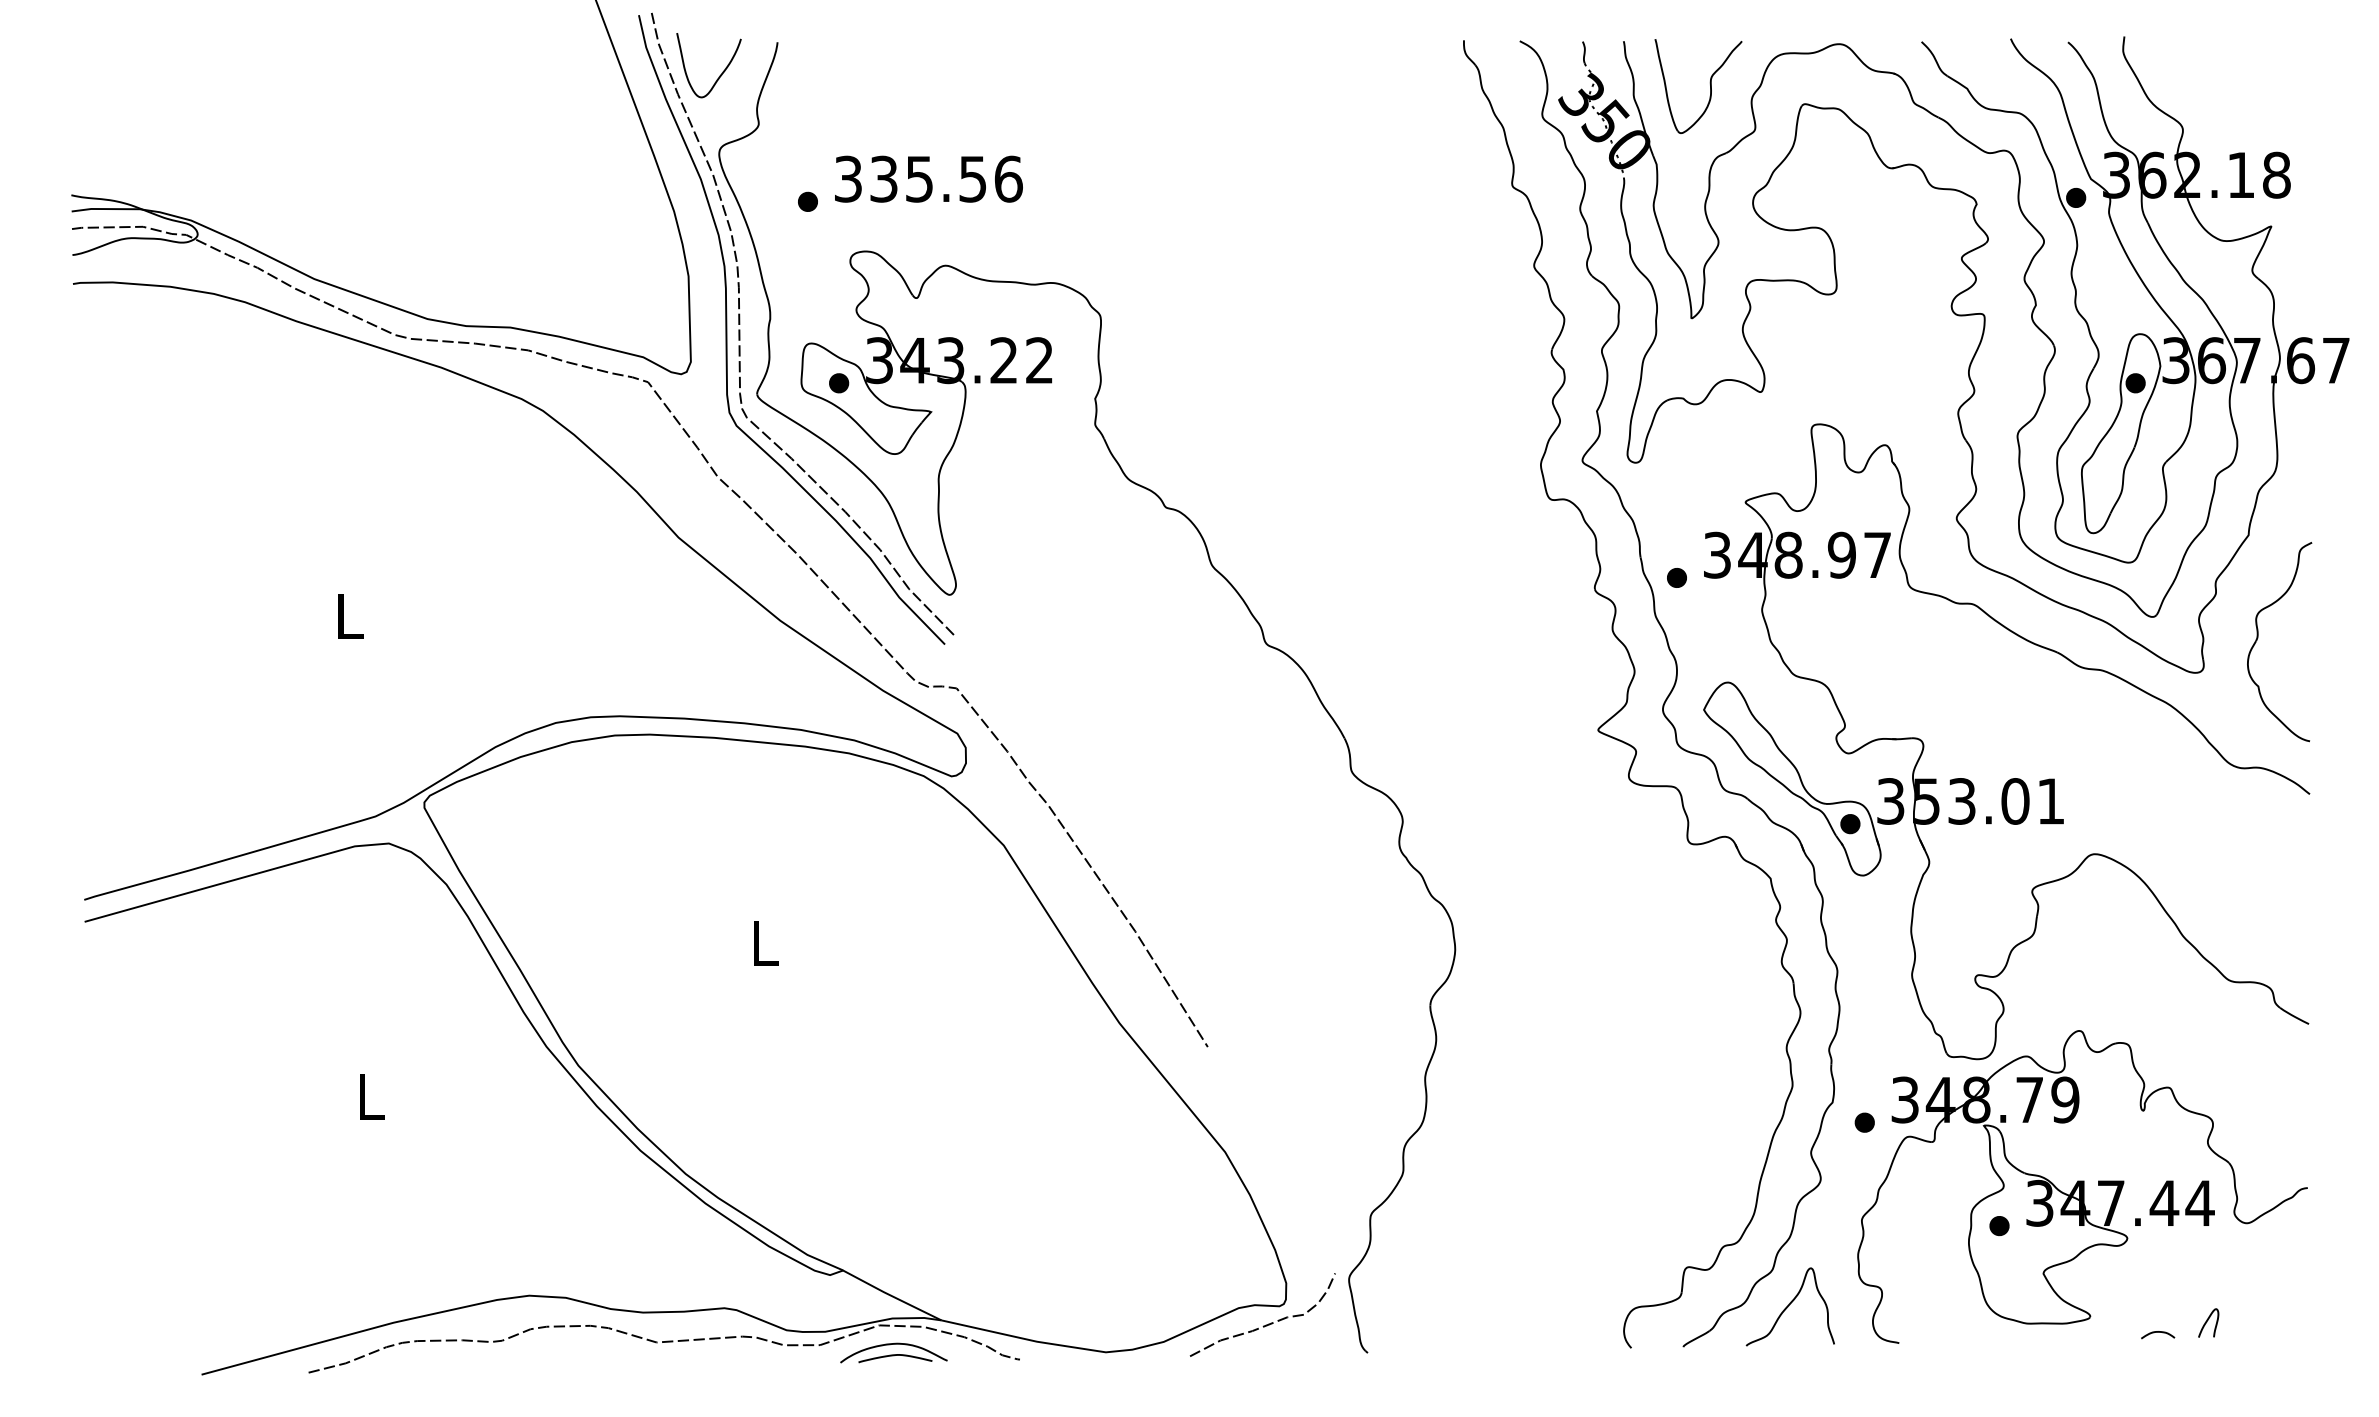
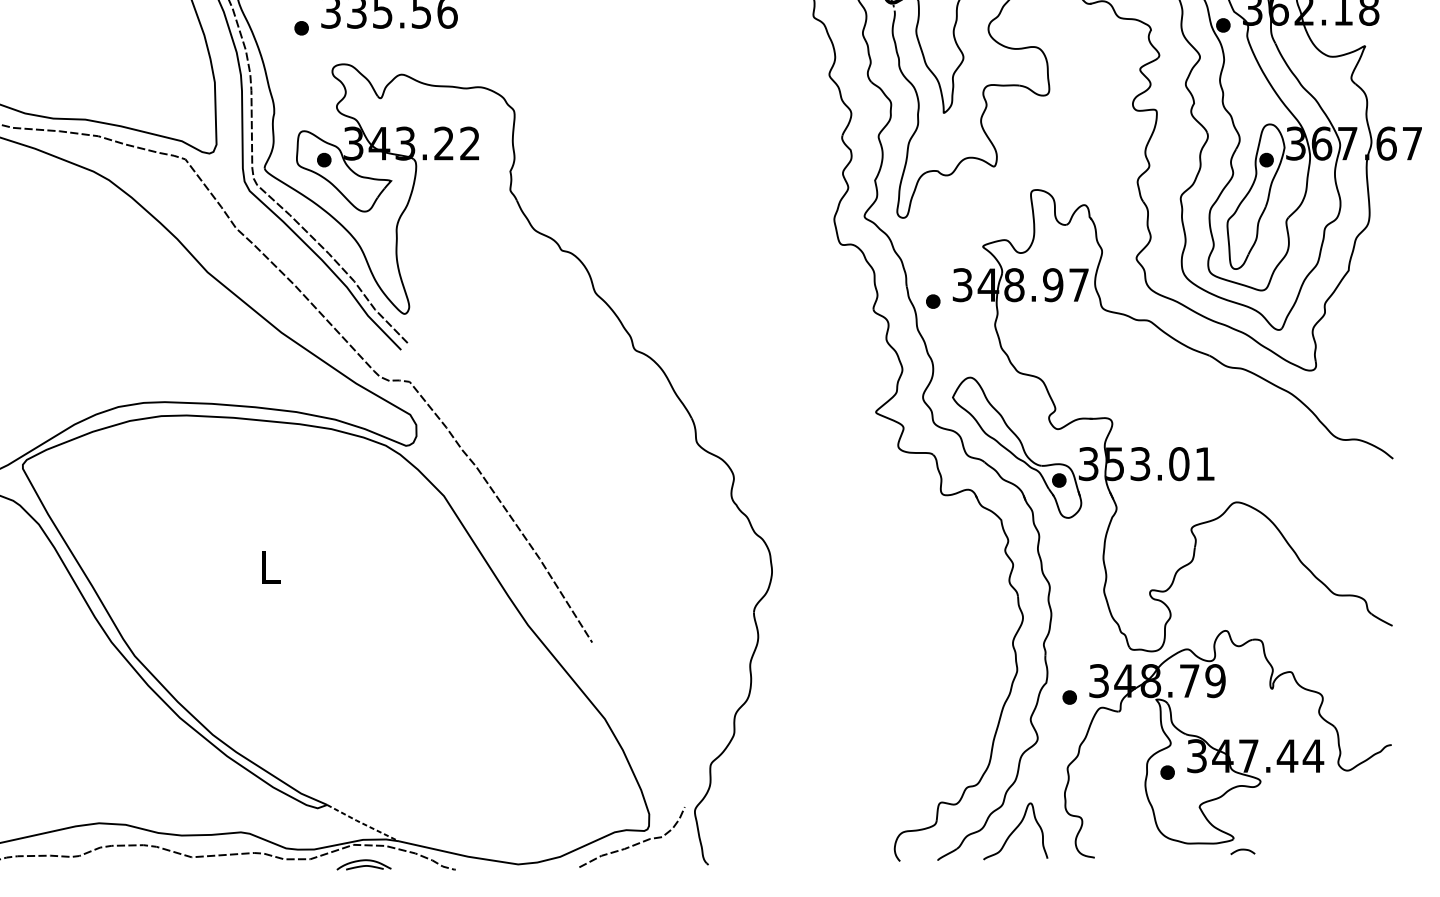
part: (2258, 638) -> (1355, 345), removed
line: (891, 1296) -> (362, 823), solid -> dashed
curve: (2207, 1322) -> (1318, 842), removed
curve: (2158, 1332) -> (1243, 850), moved
part: (893, 1352) -> (363, 864), size x0.7

